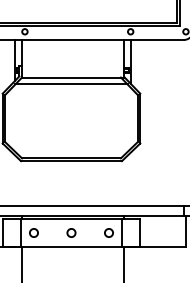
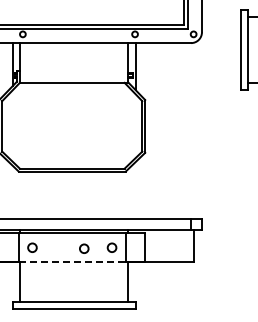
line: (70, 84) -> (71, 90), removed
circle: (71, 232) -> (84, 248), moved
line: (71, 246) -> (72, 262), solid -> dashed

